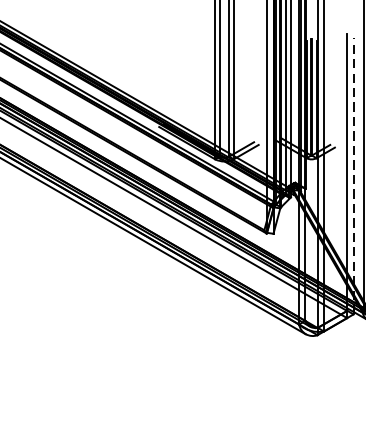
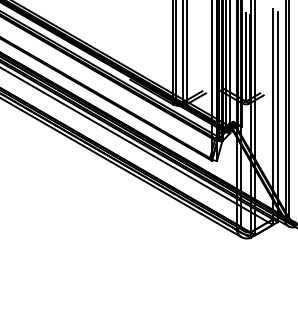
line: (353, 176) -> (277, 117), dashed -> solid

